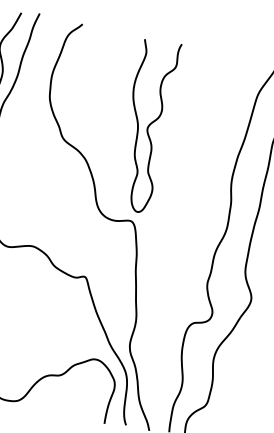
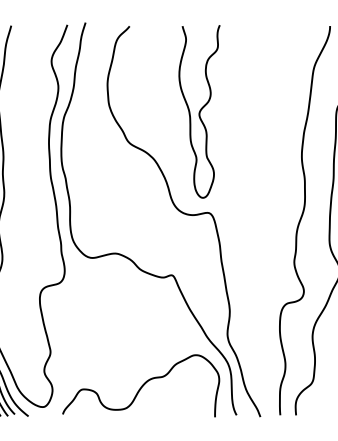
curve: (148, 126) -> (199, 111), moved

